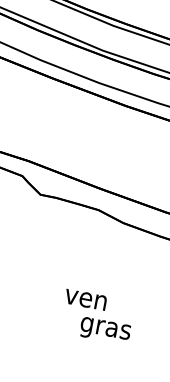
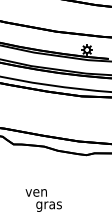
text: (96, 316) -> (43, 200), moved

